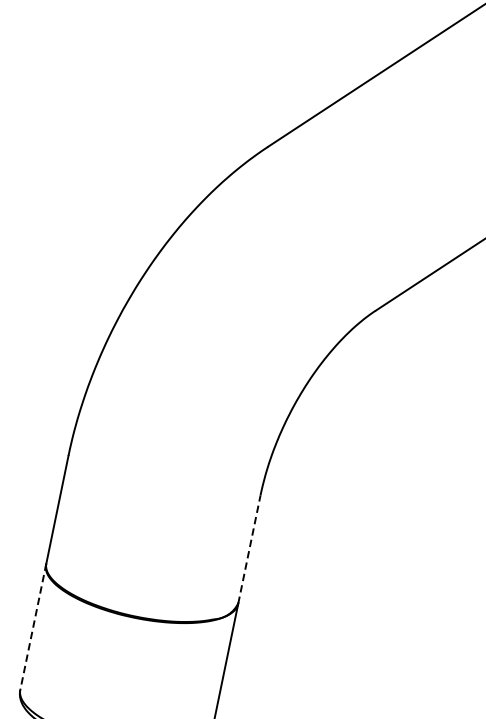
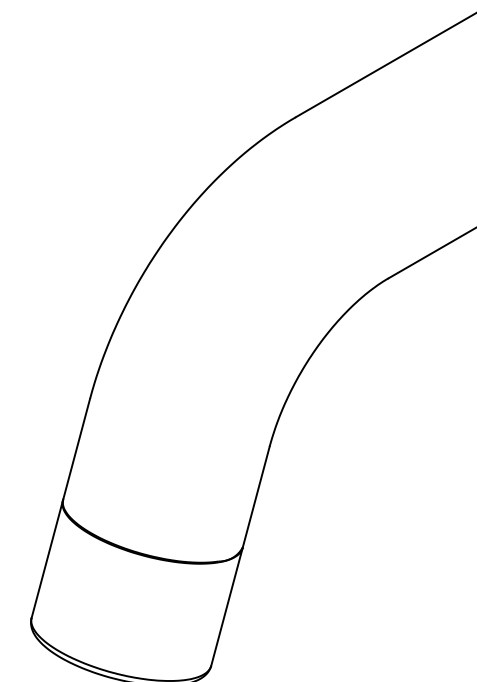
line: (249, 549) -> (256, 497), dashed -> solid
line: (33, 627) -> (47, 559), dashed -> solid

